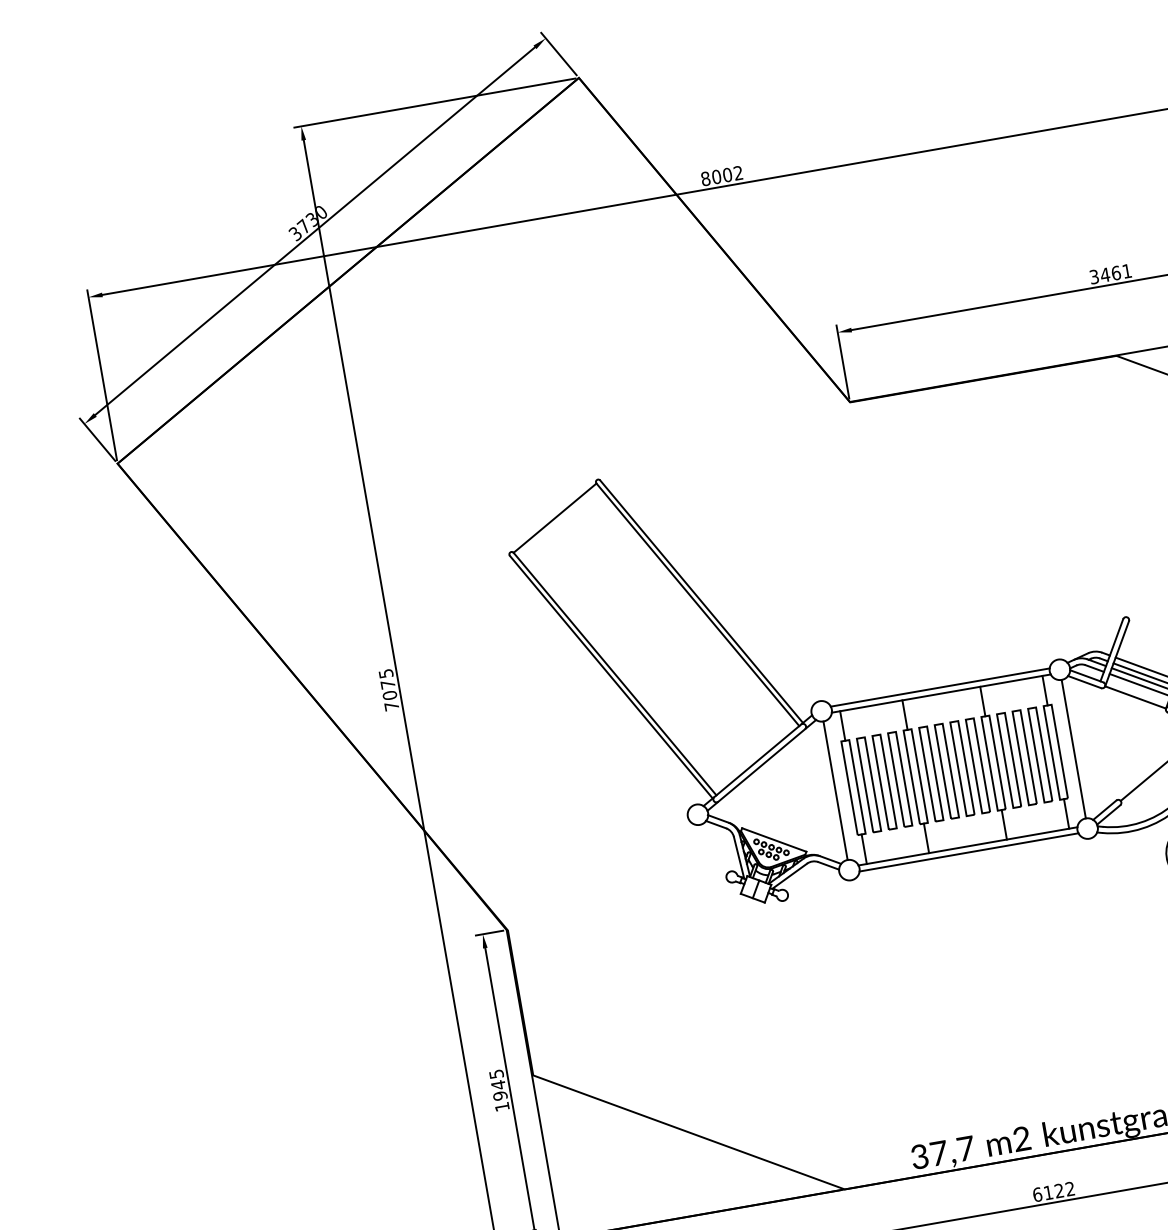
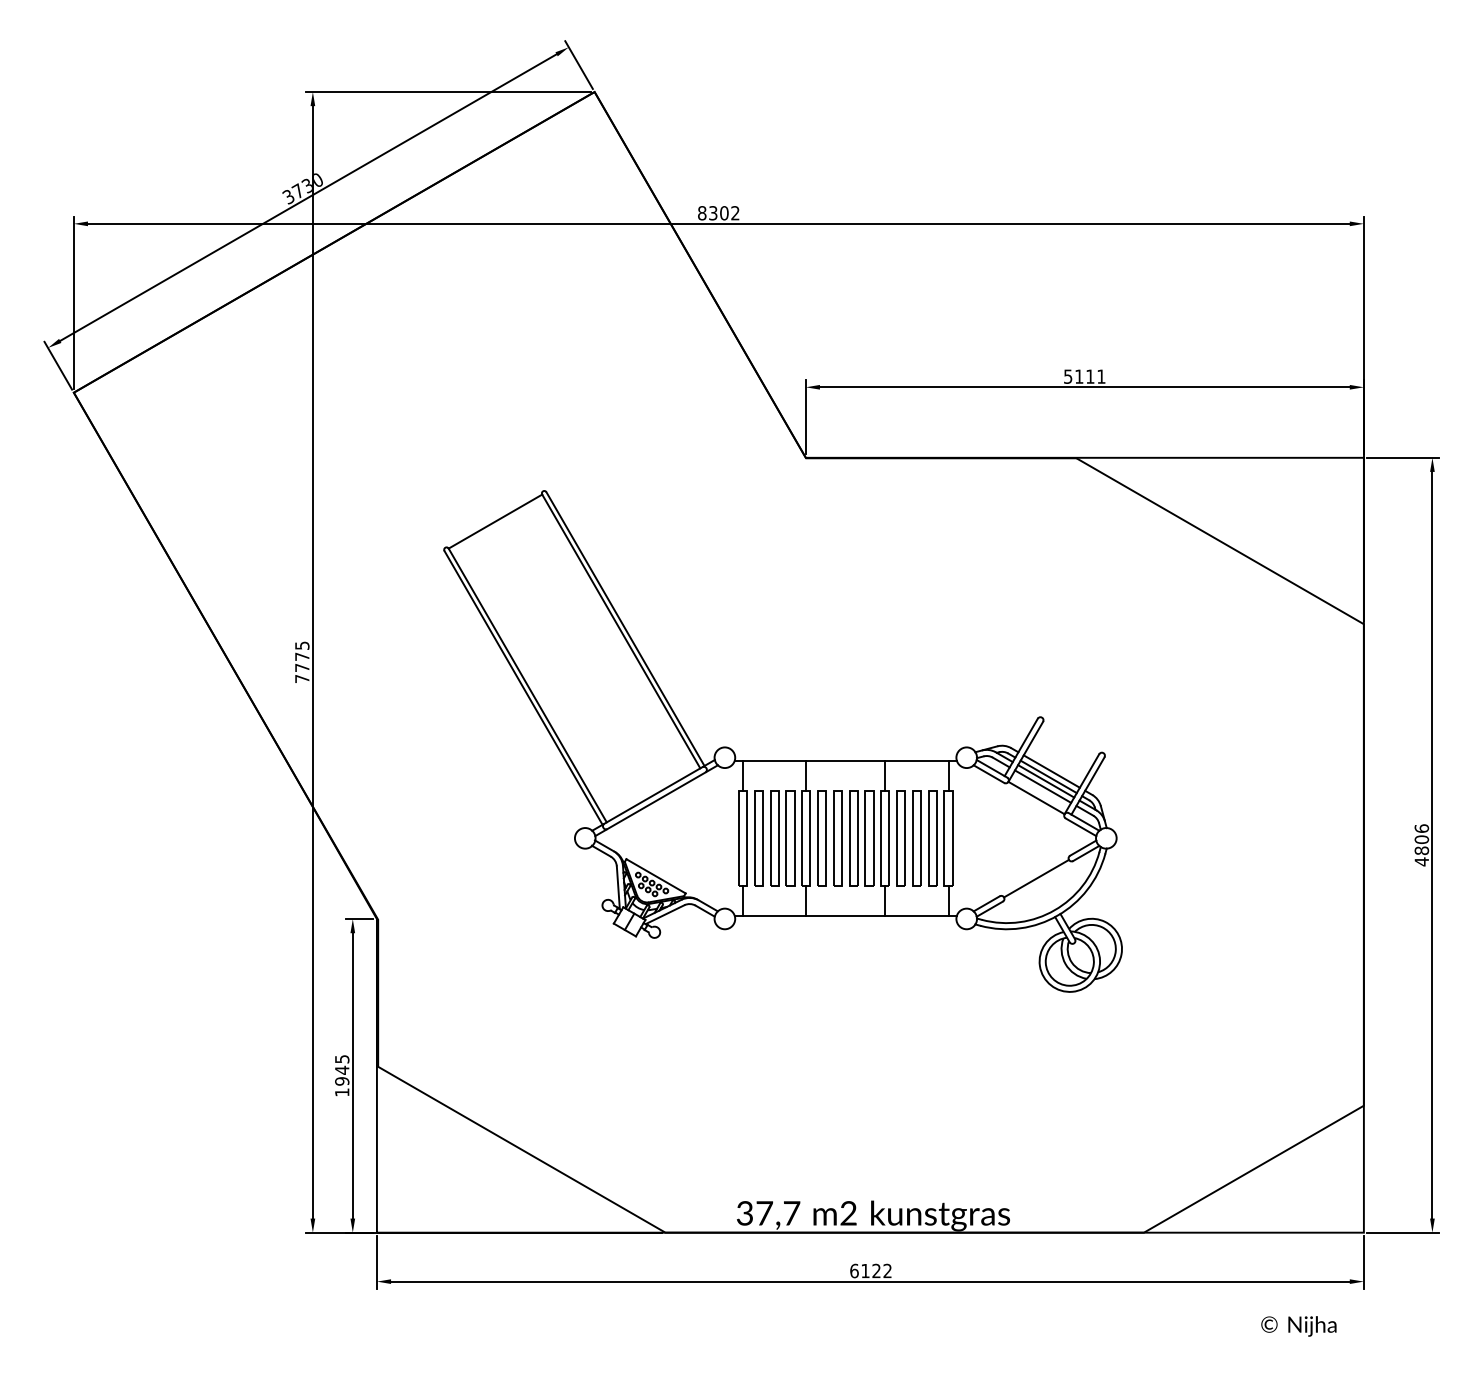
text: (716, 177) -> (713, 213), 8002 -> 8302
text: (1105, 274) -> (1079, 376), 3461 -> 5111
line: (939, 687) -> (845, 754), removed
text: (390, 695) -> (302, 667), 7075 -> 7775
line: (1073, 749) -> (966, 838), removed
line: (835, 790) -> (724, 838), removed
line: (968, 852) -> (845, 922), removed

